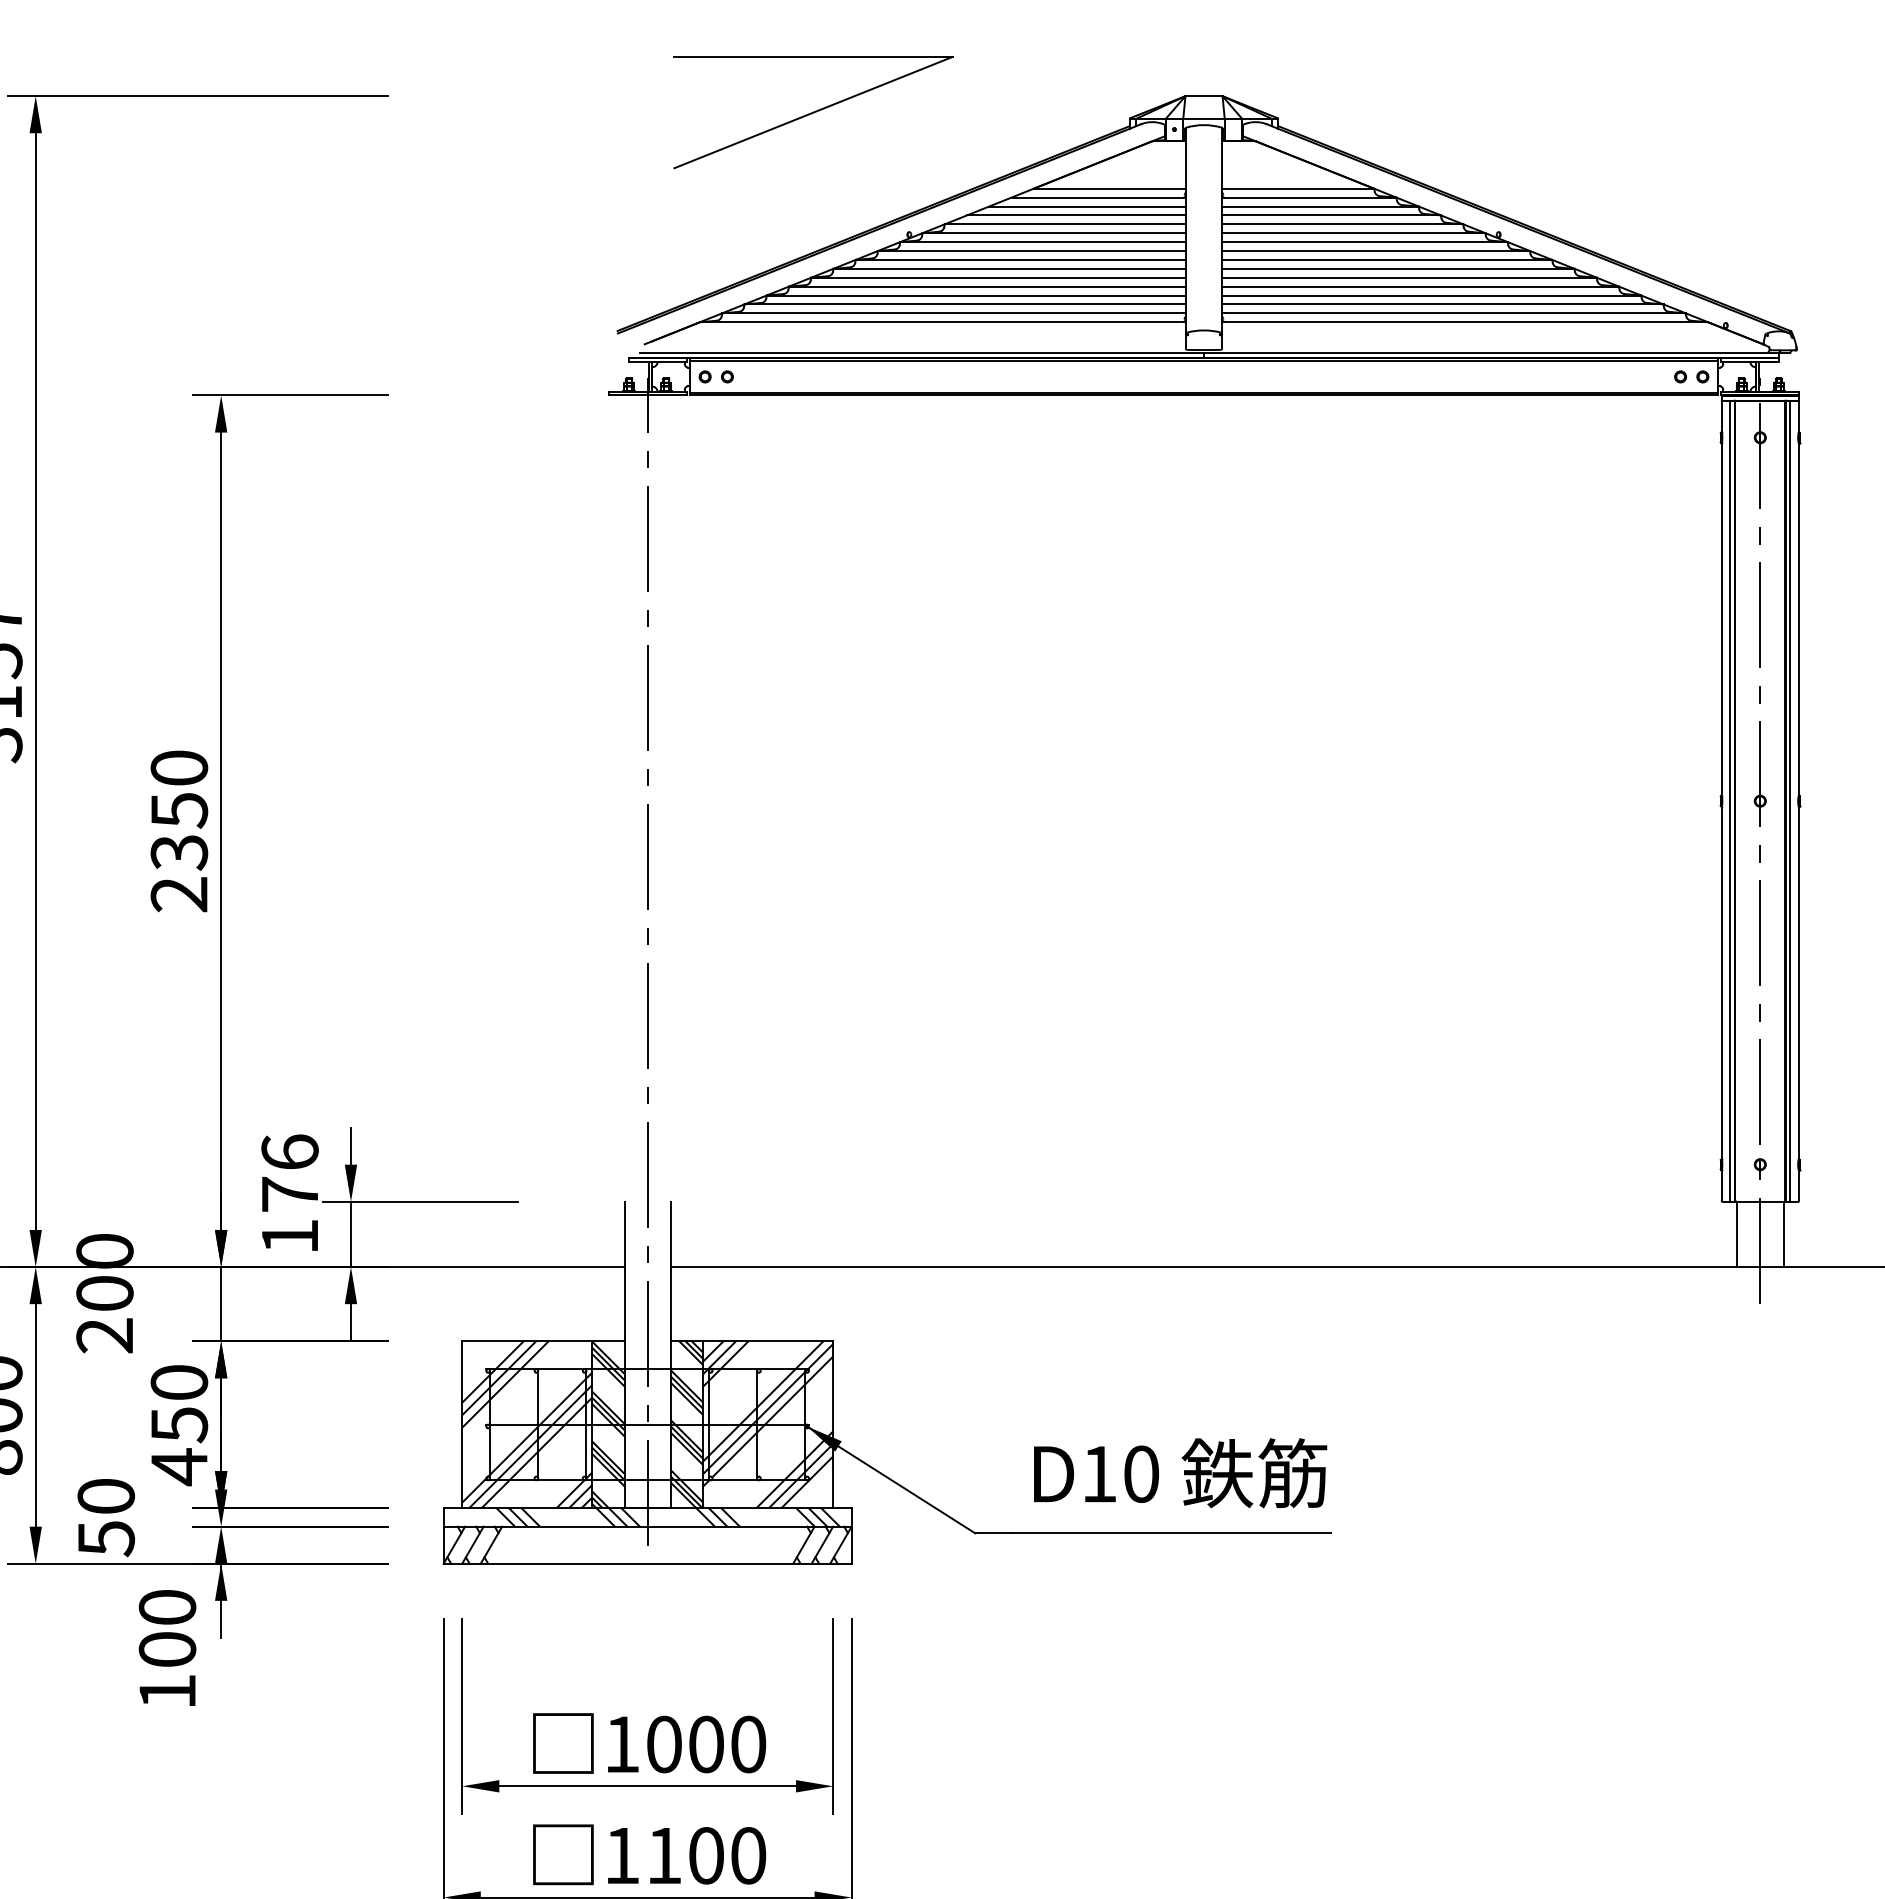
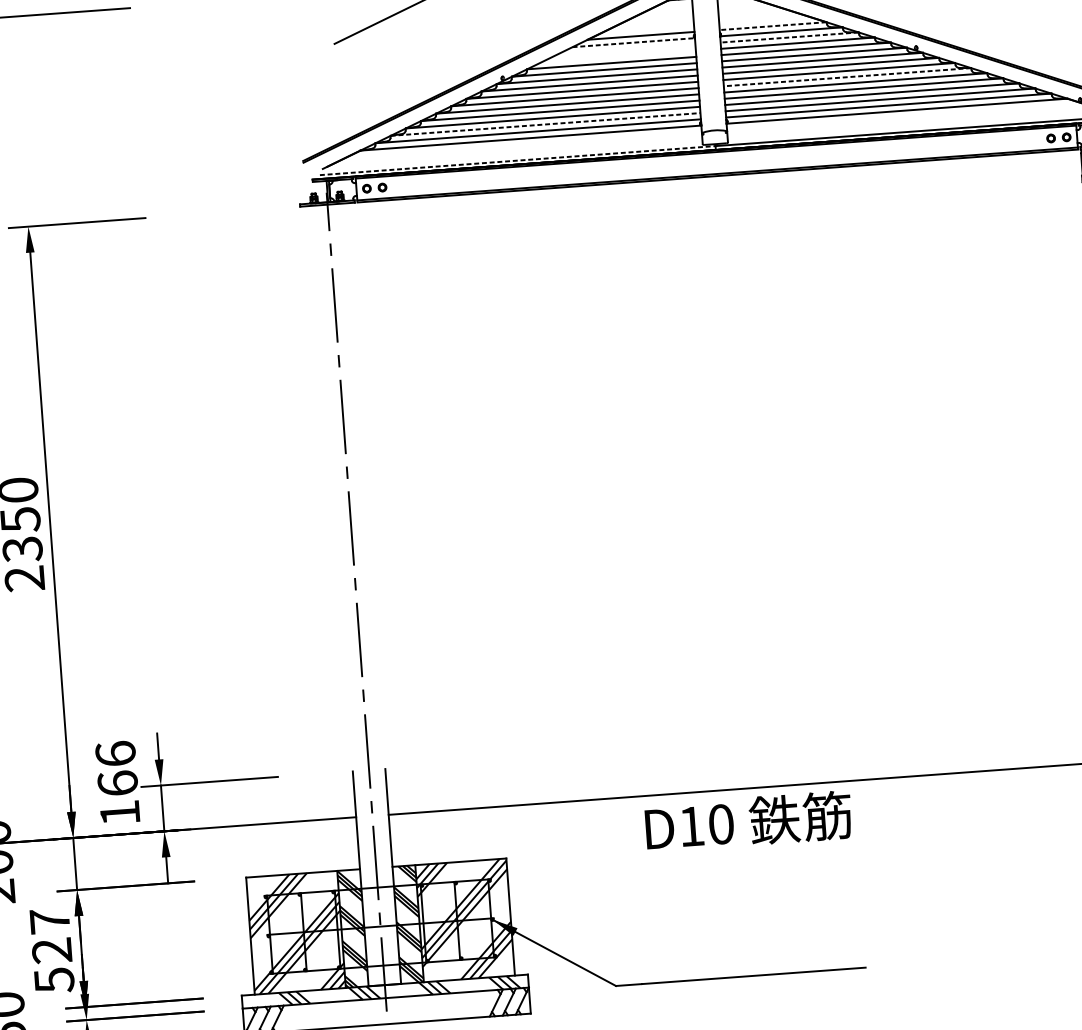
line: (1297, 188) -> (772, 26), solid -> dashed
line: (1099, 197) -> (634, 42), solid -> dashed
line: (1087, 206) -> (626, 49), removed
line: (1319, 206) -> (789, 37), solid -> dashed
line: (1076, 215) -> (619, 56), removed
line: (1397, 268) -> (846, 77), solid -> dashed
line: (965, 304) -> (545, 124), solid -> dashed
line: (922, 352) -> (518, 160), solid -> dashed
text: (289, 1193) -> (117, 782), 176 -> 166
text: (179, 1425) -> (52, 951), 450 -> 527
text: (1180, 1473) -> (748, 821), moved

